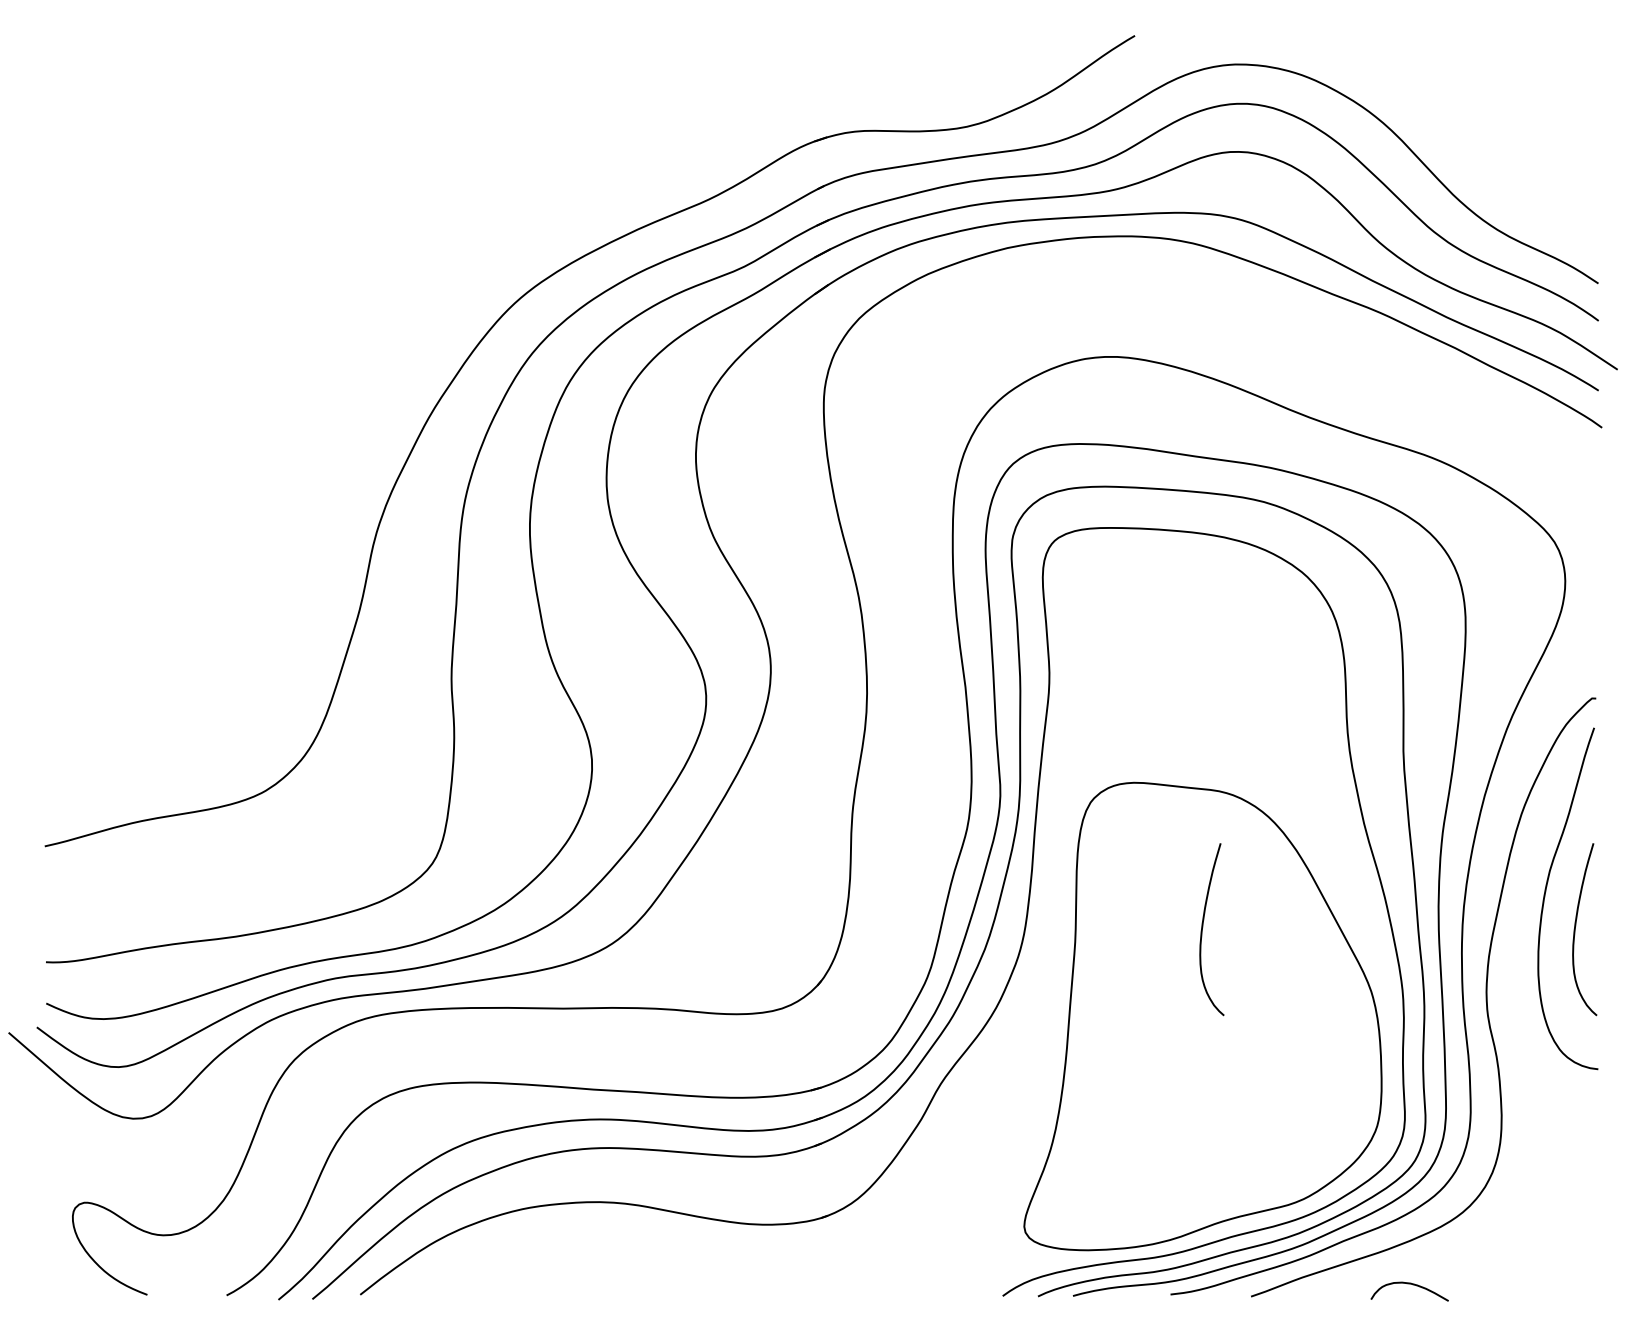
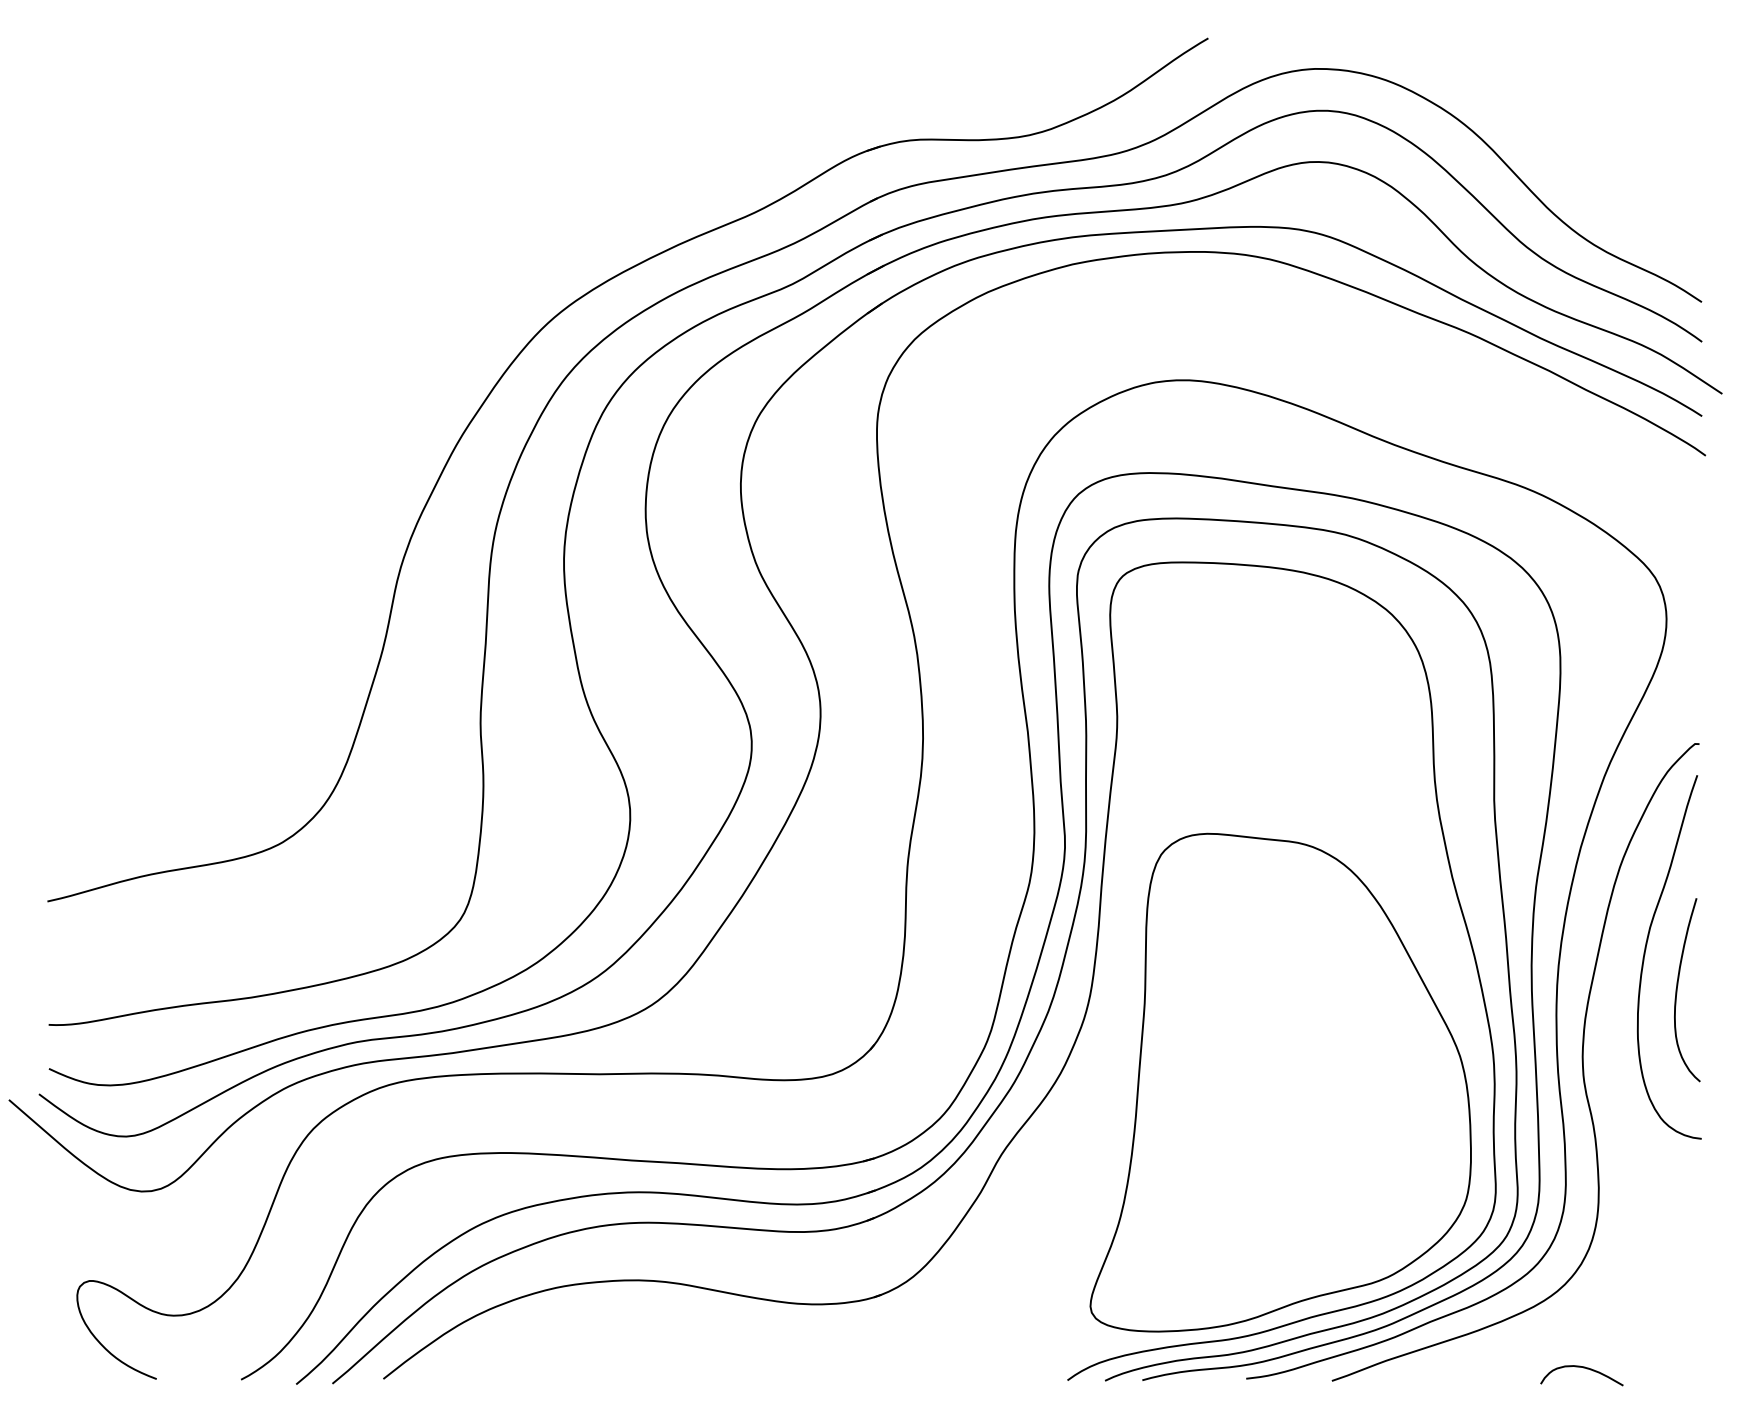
curve: (1202, 929) -> (1280, 990), removed
curve: (1411, 1284) -> (1583, 1368), moved

